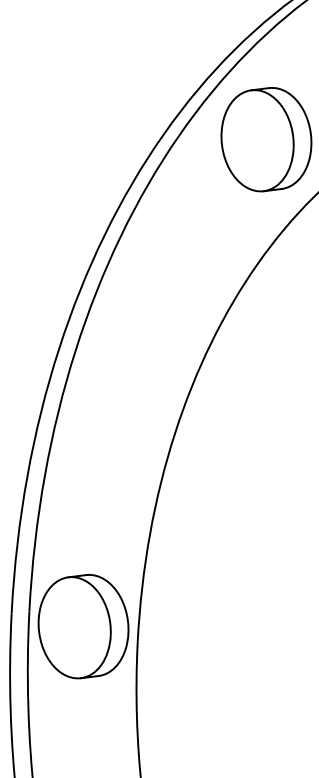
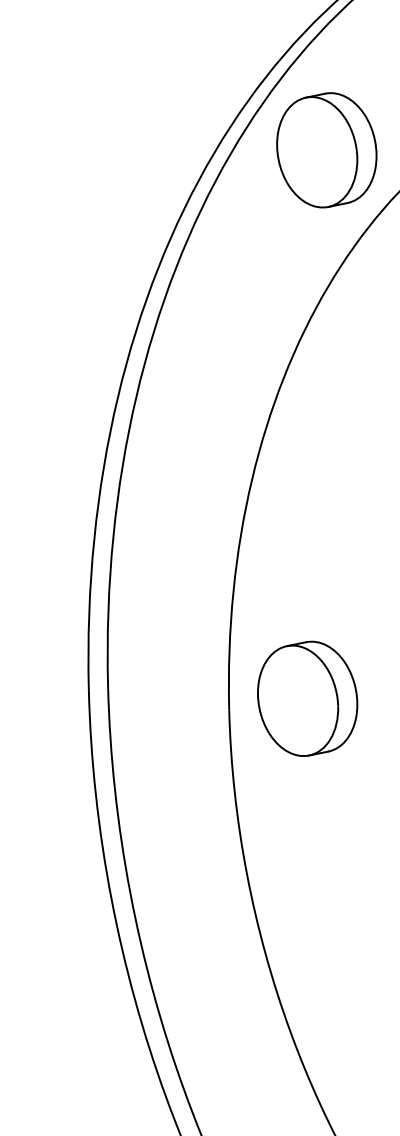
part: (83, 626) -> (307, 698), moved

